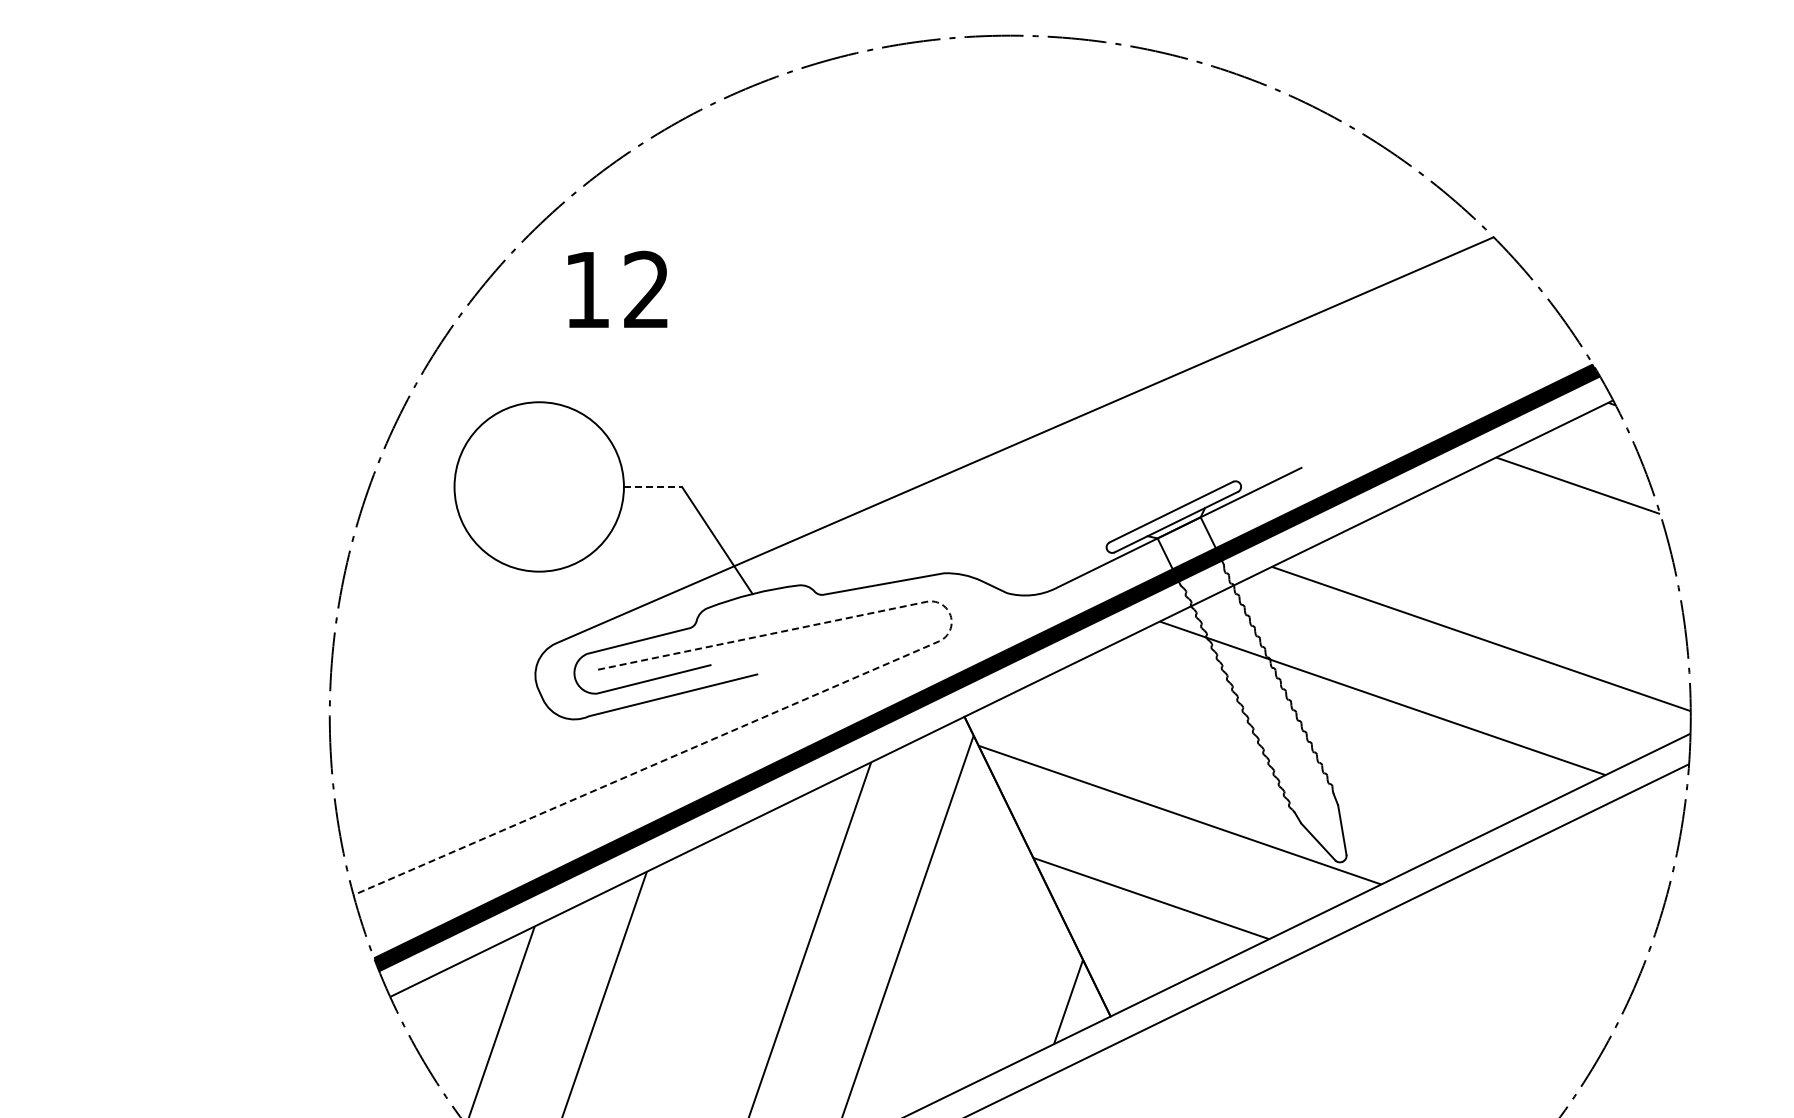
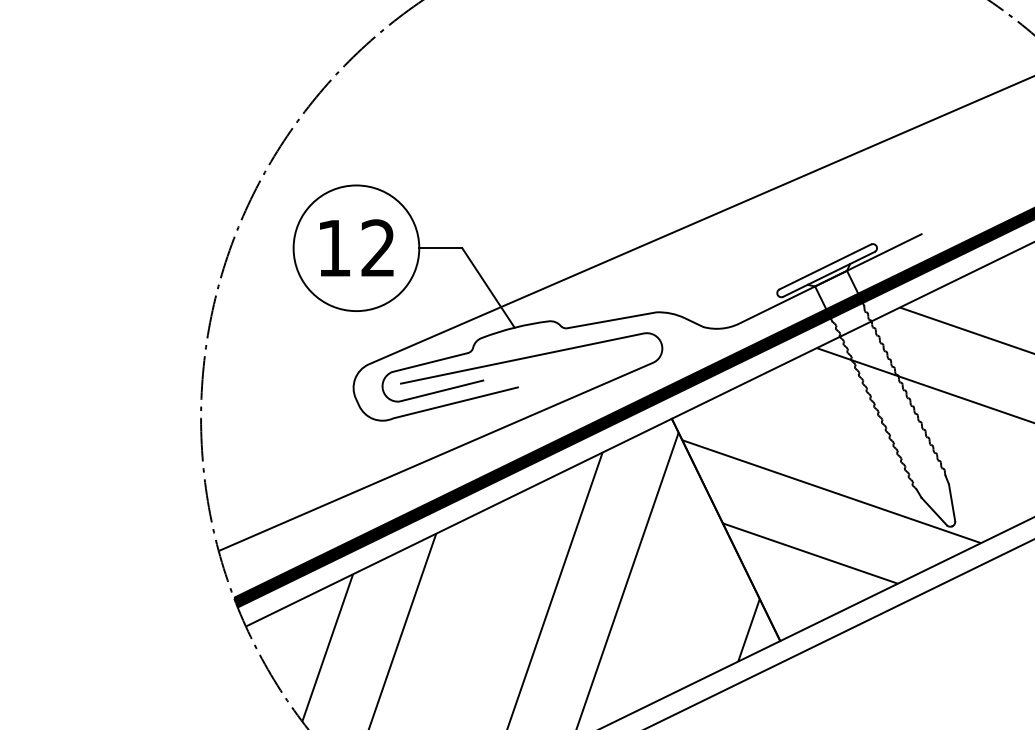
text: (617, 288) -> (356, 247), moved
line: (653, 486) -> (441, 247), dashed -> solid
line: (836, 685) -> (576, 395), dashed -> solid

